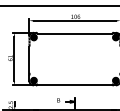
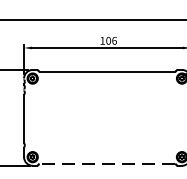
line: (74, 84) -> (106, 164), solid -> dashed

